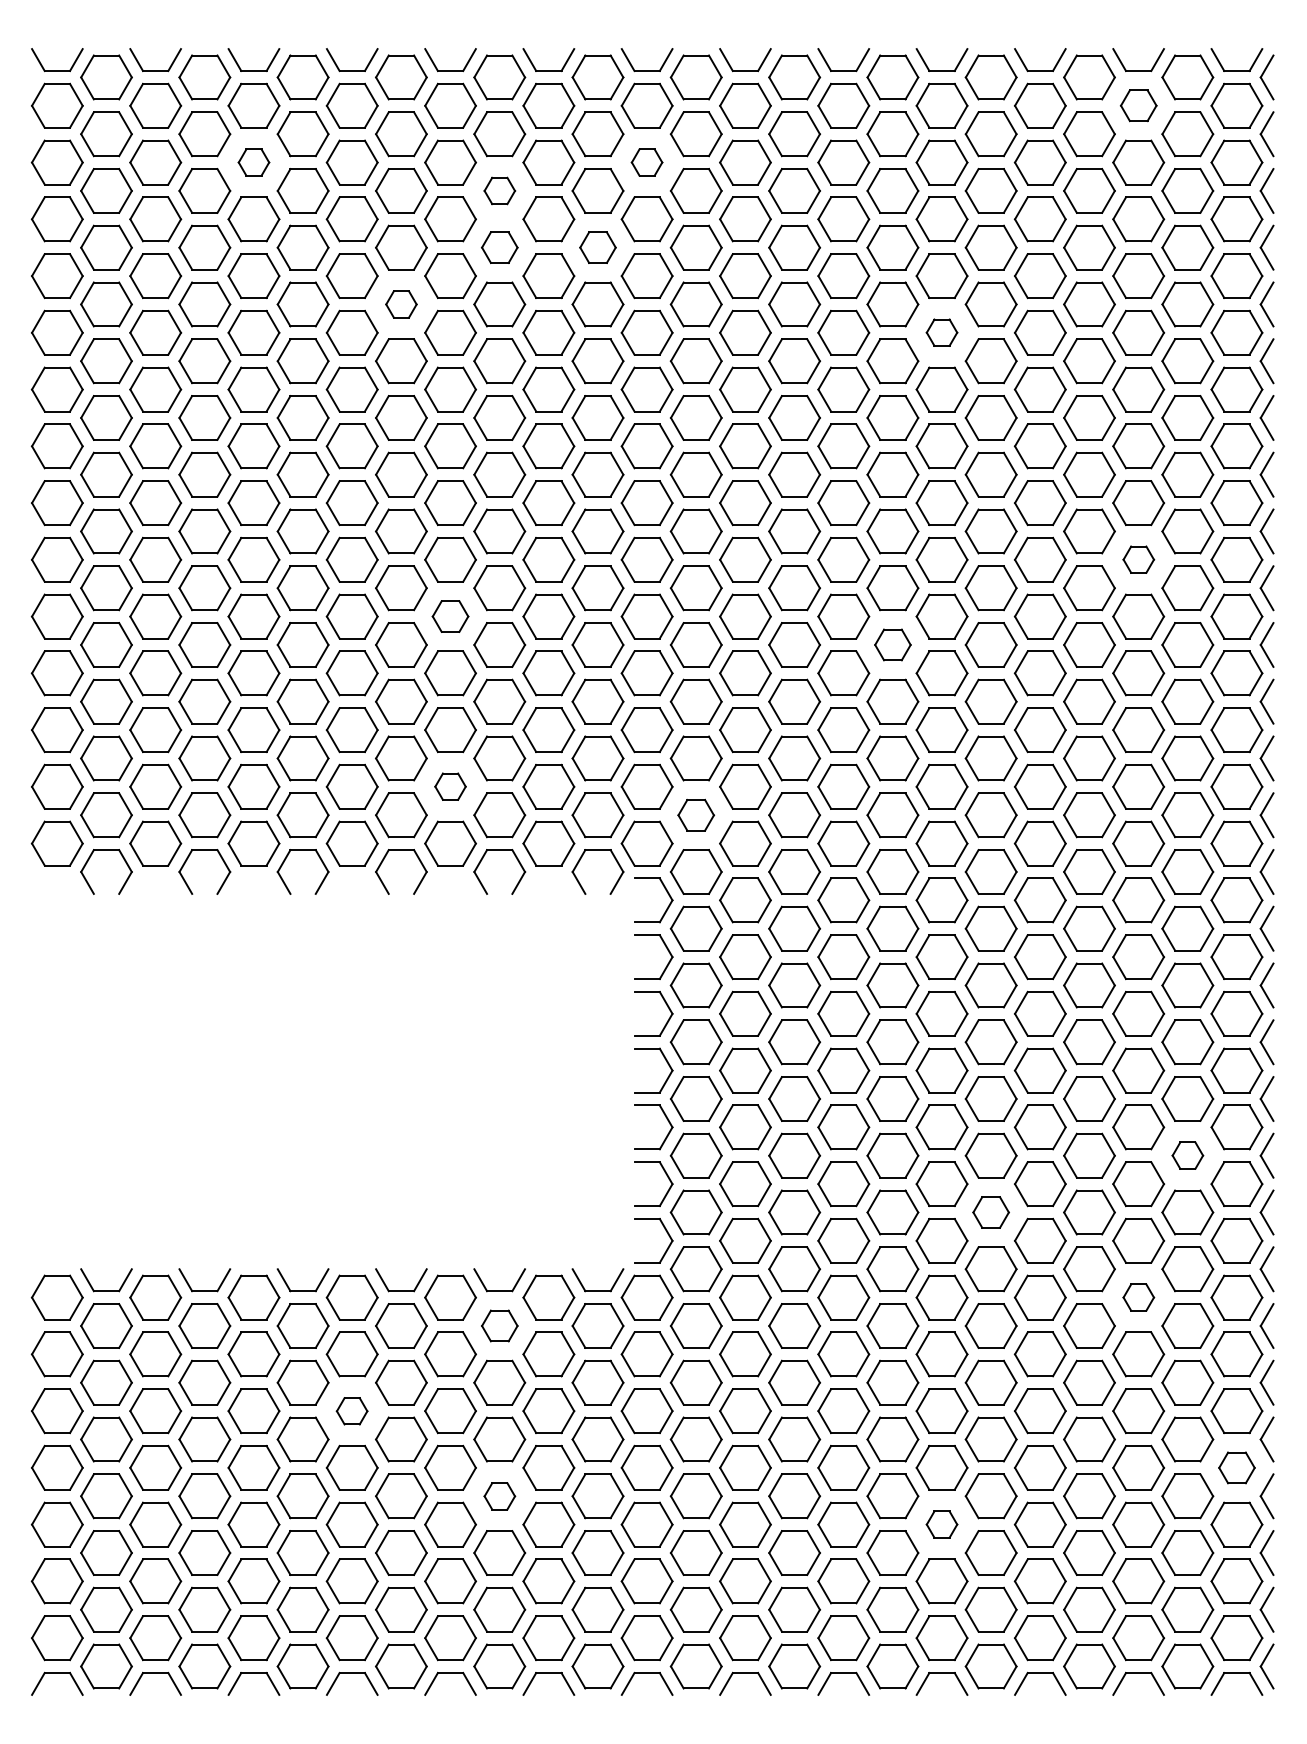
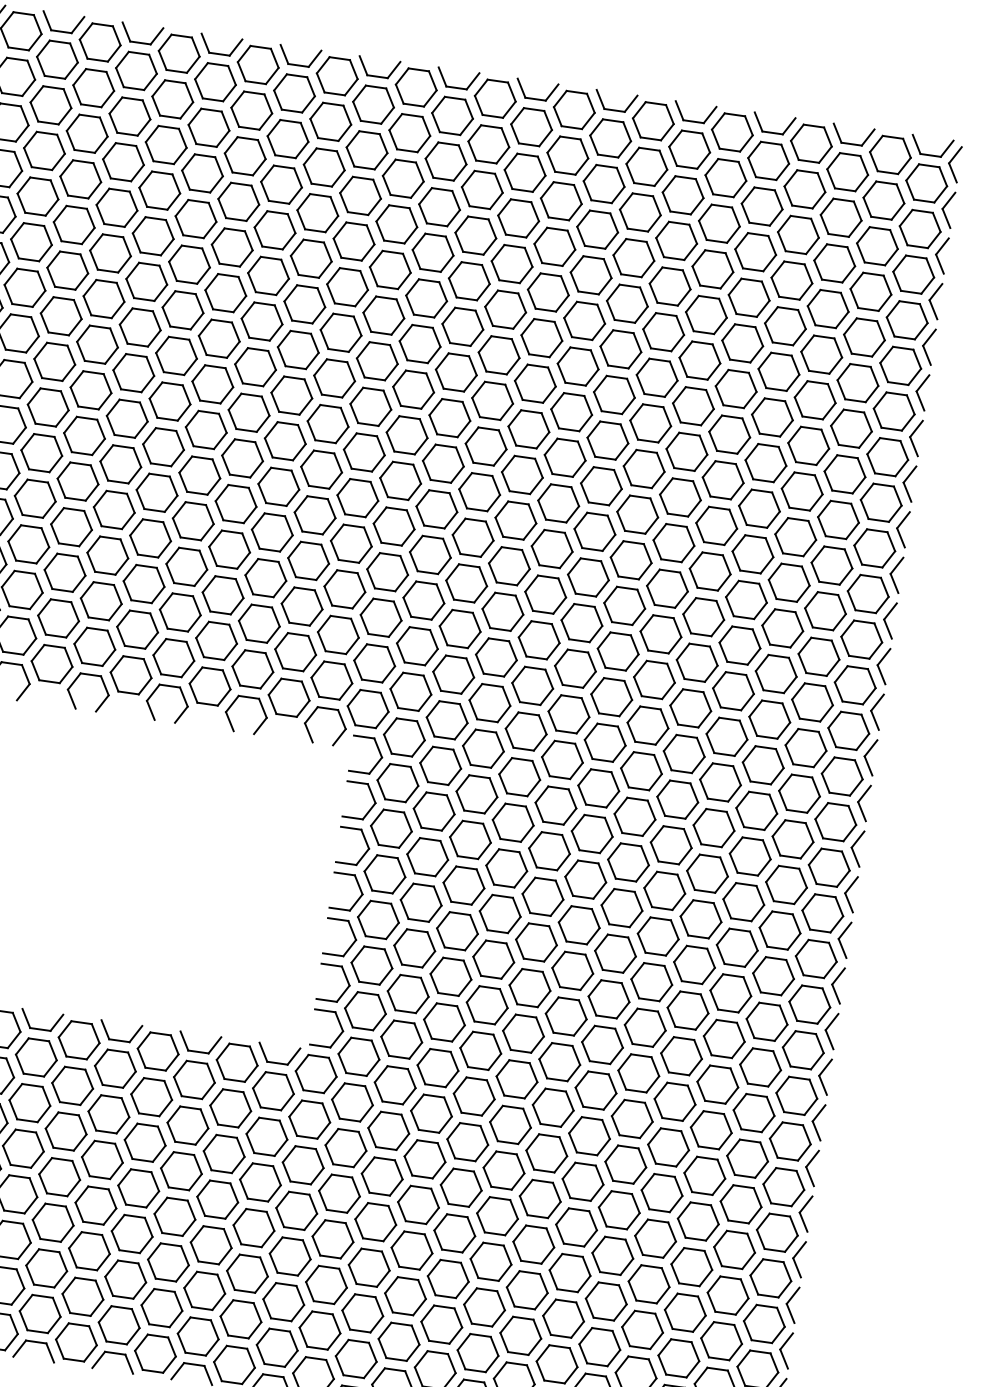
part: (1138, 105) -> (847, 171), size x1.43
part: (253, 162) -> (129, 116), size x1.67
part: (646, 162) -> (445, 161), size x1.67
part: (499, 190) -> (324, 167), size x1.67
part: (499, 247) -> (317, 212), size x1.43
part: (597, 247) -> (396, 224), size x1.43
part: (401, 304) -> (232, 247), size x1.67
part: (941, 332) -> (663, 331), size x1.67
part: (1138, 559) -> (795, 536), size x1.67
part: (450, 616) -> (236, 503), size x1.43
part: (892, 644) -> (588, 577), size x1.43
part: (450, 786) -> (216, 640), size x1.67
part: (695, 815) -> (410, 691), size x1.43
part: (1187, 1155) -> (766, 1021), size x1.67
part: (990, 1212) -> (601, 1044), size x1.43
part: (1138, 1297) -> (711, 1130), size x1.67
part: (499, 1325) -> (194, 1079), size x1.43
part: (351, 1411) -> (65, 1131), size x1.67
part: (1236, 1467) -> (770, 1278), size x1.43
part: (499, 1496) -> (174, 1217), size x1.67
part: (941, 1524) -> (526, 1290), size x1.67

